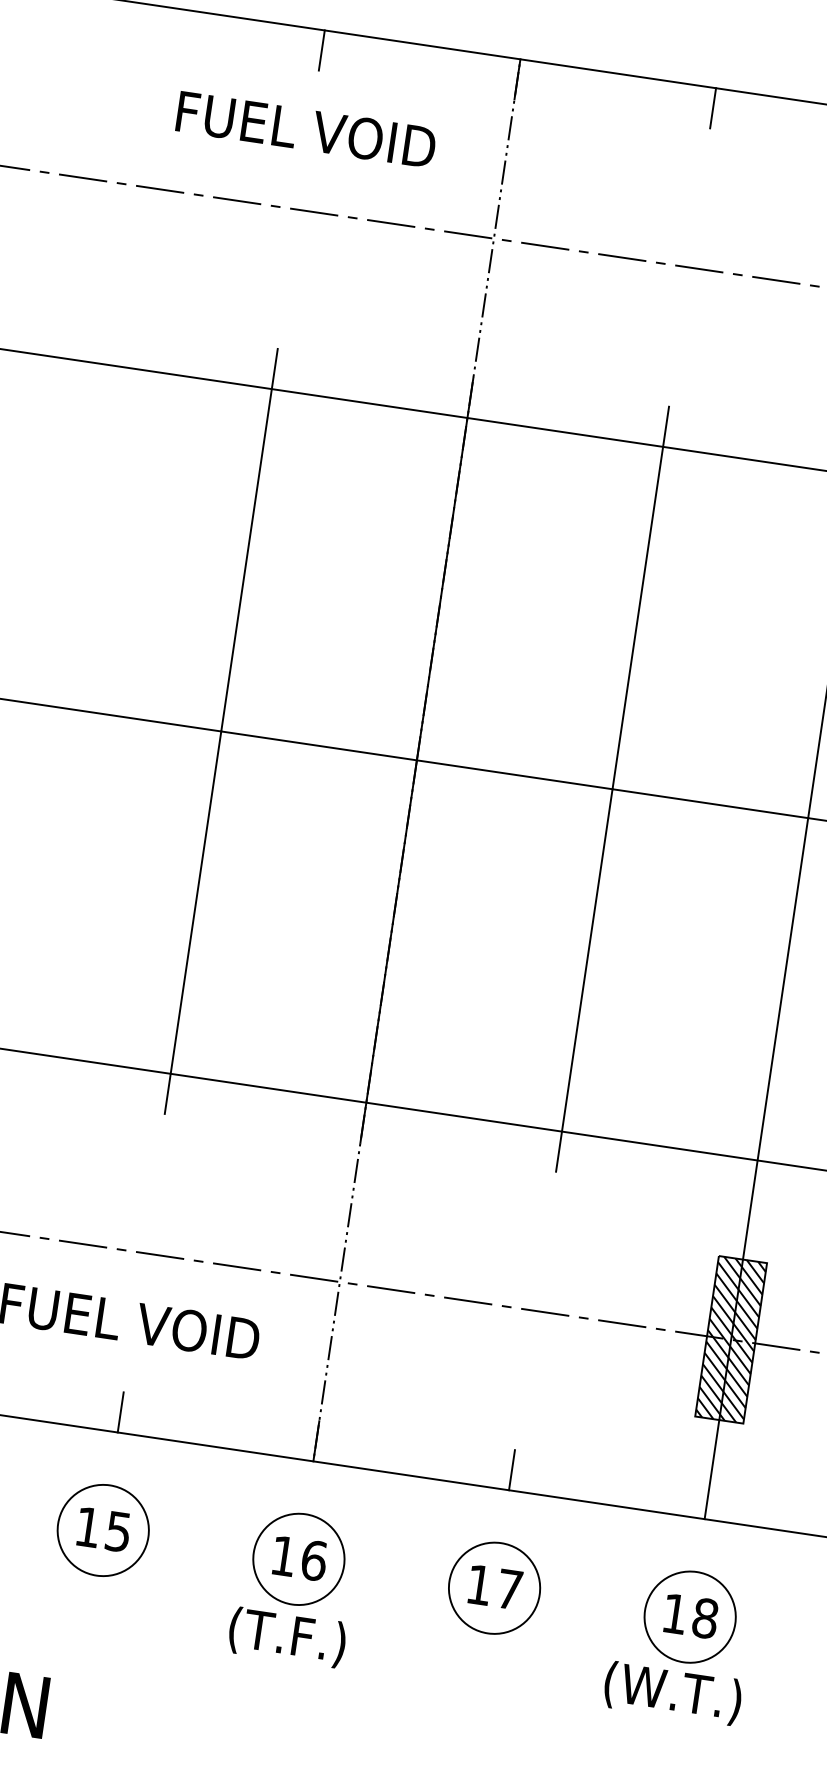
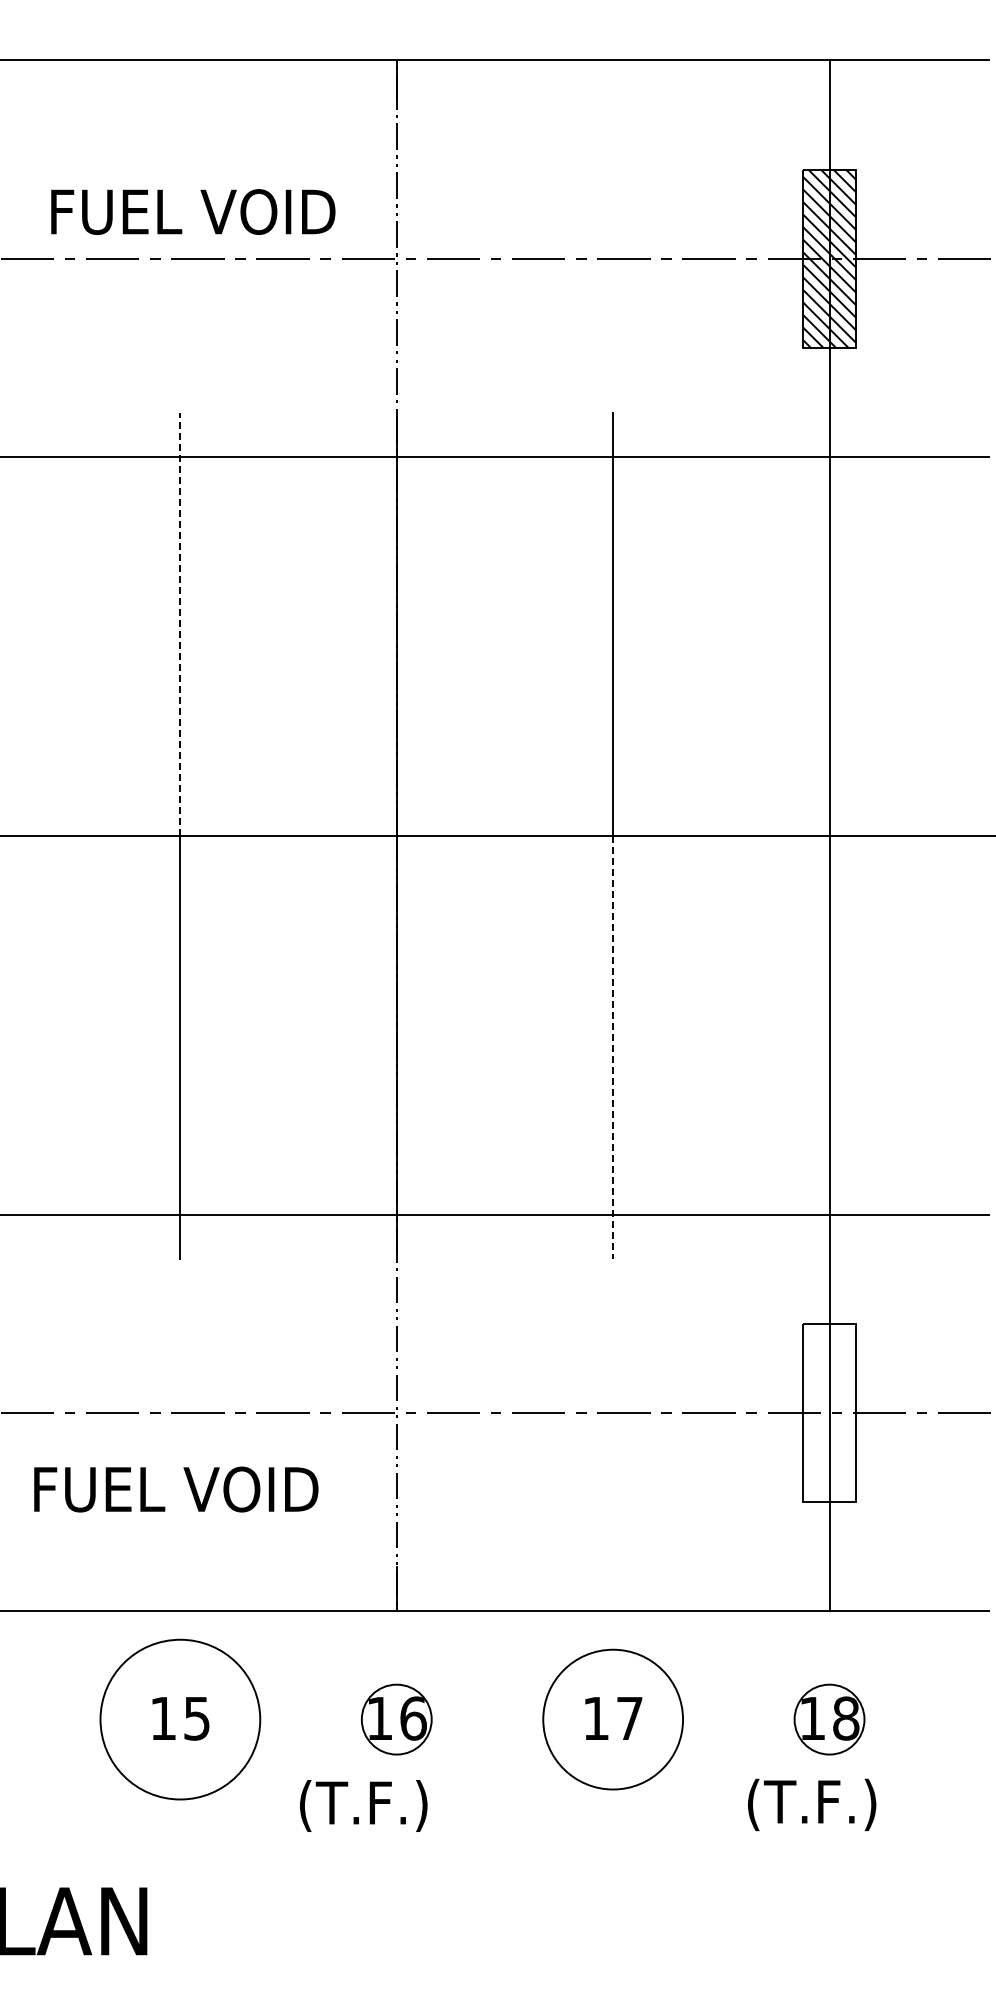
line: (321, 50) -> (180, 82), removed
line: (713, 108) -> (613, 82), removed
text: (306, 129) -> (193, 211), moved
line: (249, 540) -> (180, 624), solid -> dashed
line: (584, 980) -> (613, 1047), solid -> dashed
hatch: (731, 1339) -> (829, 1412), removed
line: (120, 1411) -> (180, 1588), removed
line: (512, 1469) -> (613, 1588), removed
circle: (103, 1530) -> (180, 1719), size x1.6
circle: (298, 1559) -> (396, 1719), size x0.7
circle: (494, 1588) -> (613, 1719), size x1.4
circle: (690, 1617) -> (829, 1719), size x0.7
text: (287, 1636) -> (363, 1805), moved
text: (680, 1694) -> (831, 1804), (W.T.) -> (T.F.)

